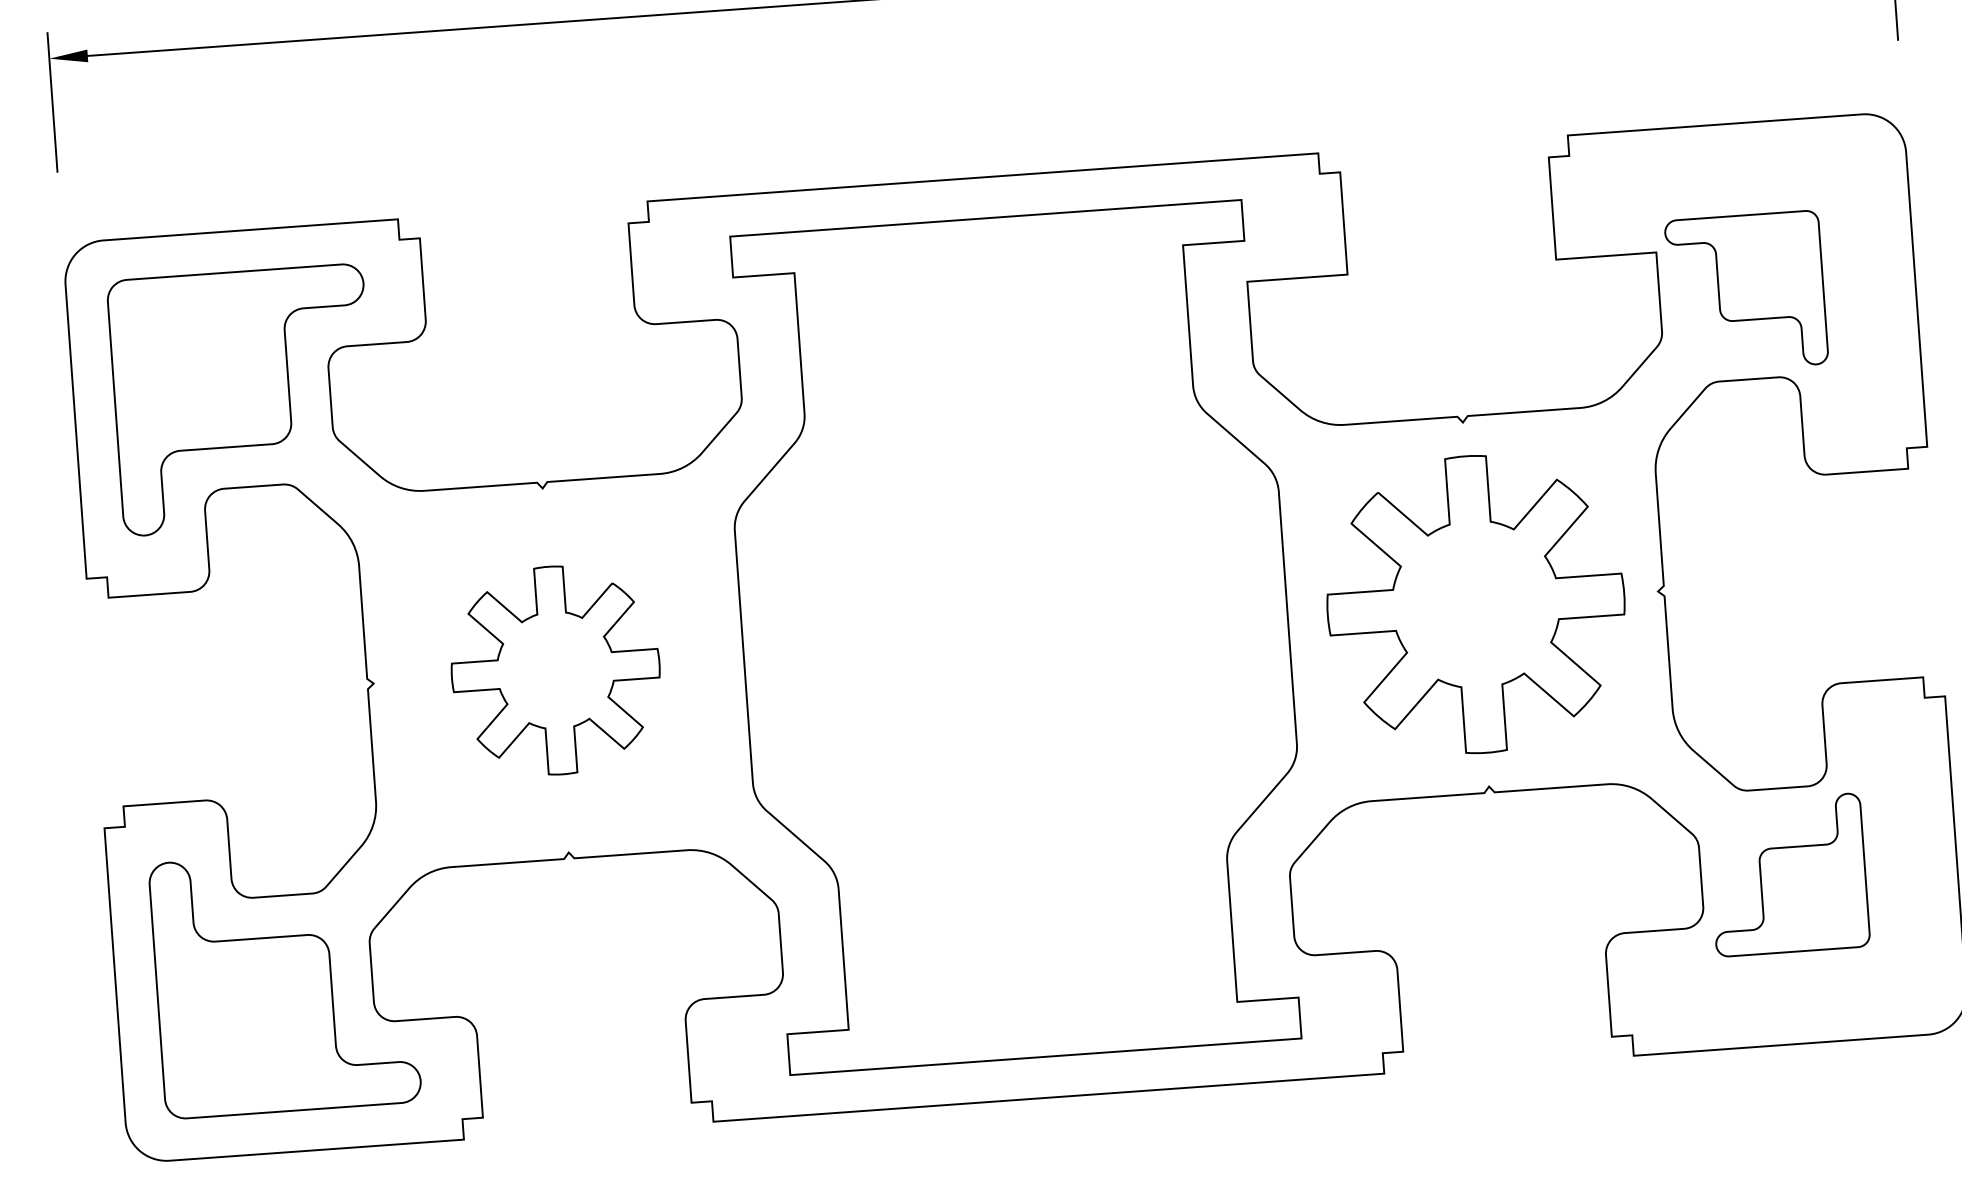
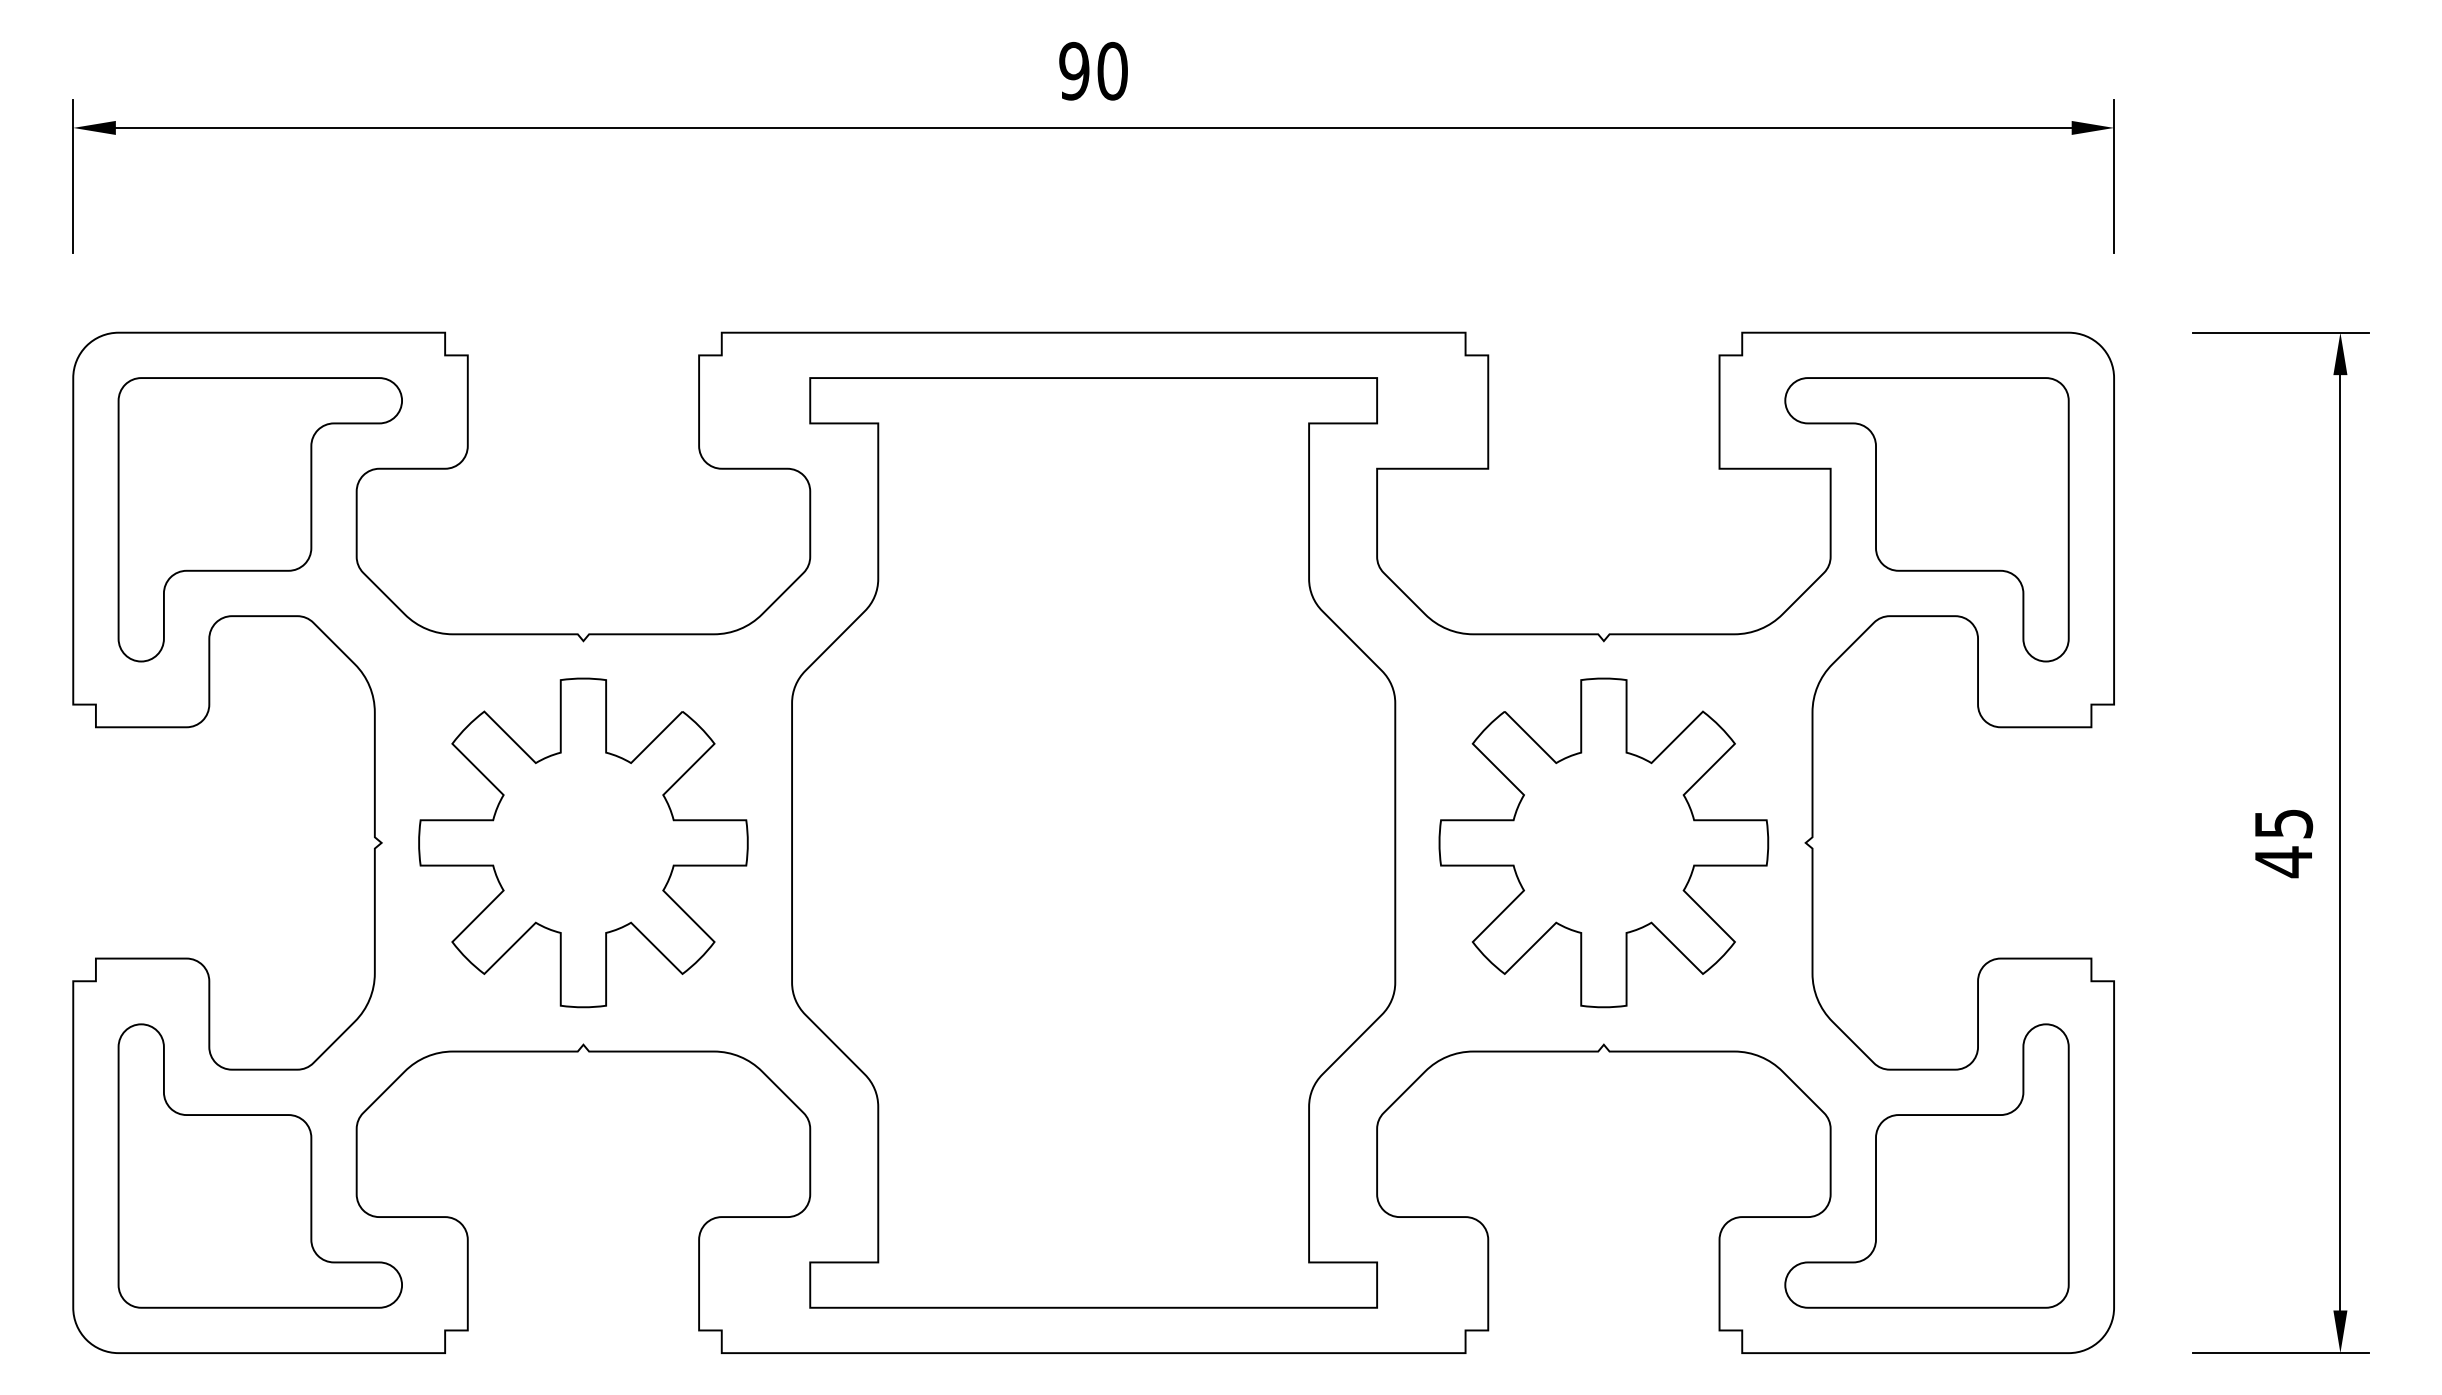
part: (1746, 292) -> (1926, 519), size x1.67
part: (555, 670) -> (583, 842), size x1.43
part: (1787, 874) -> (1926, 1165), size x1.67

